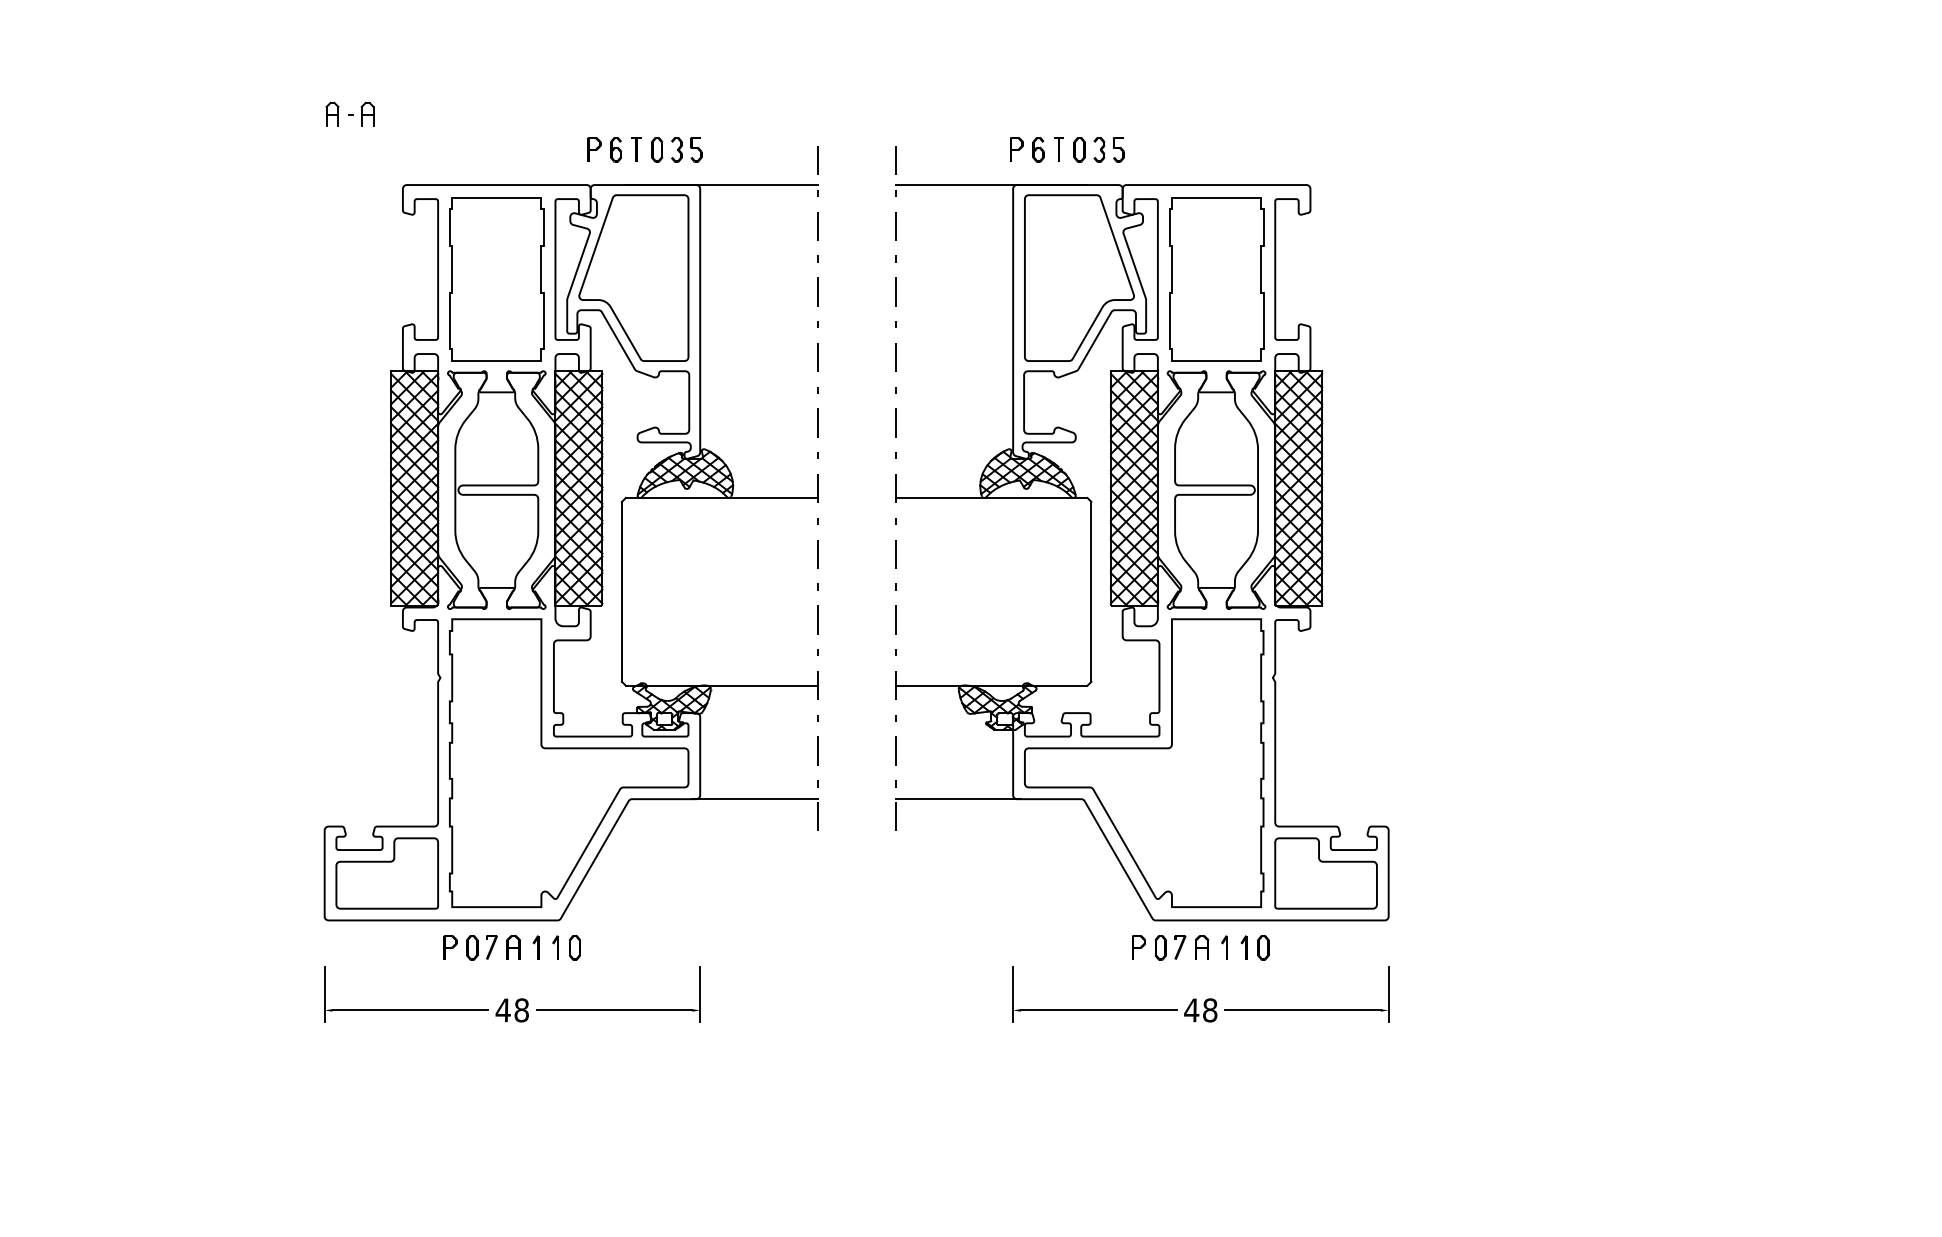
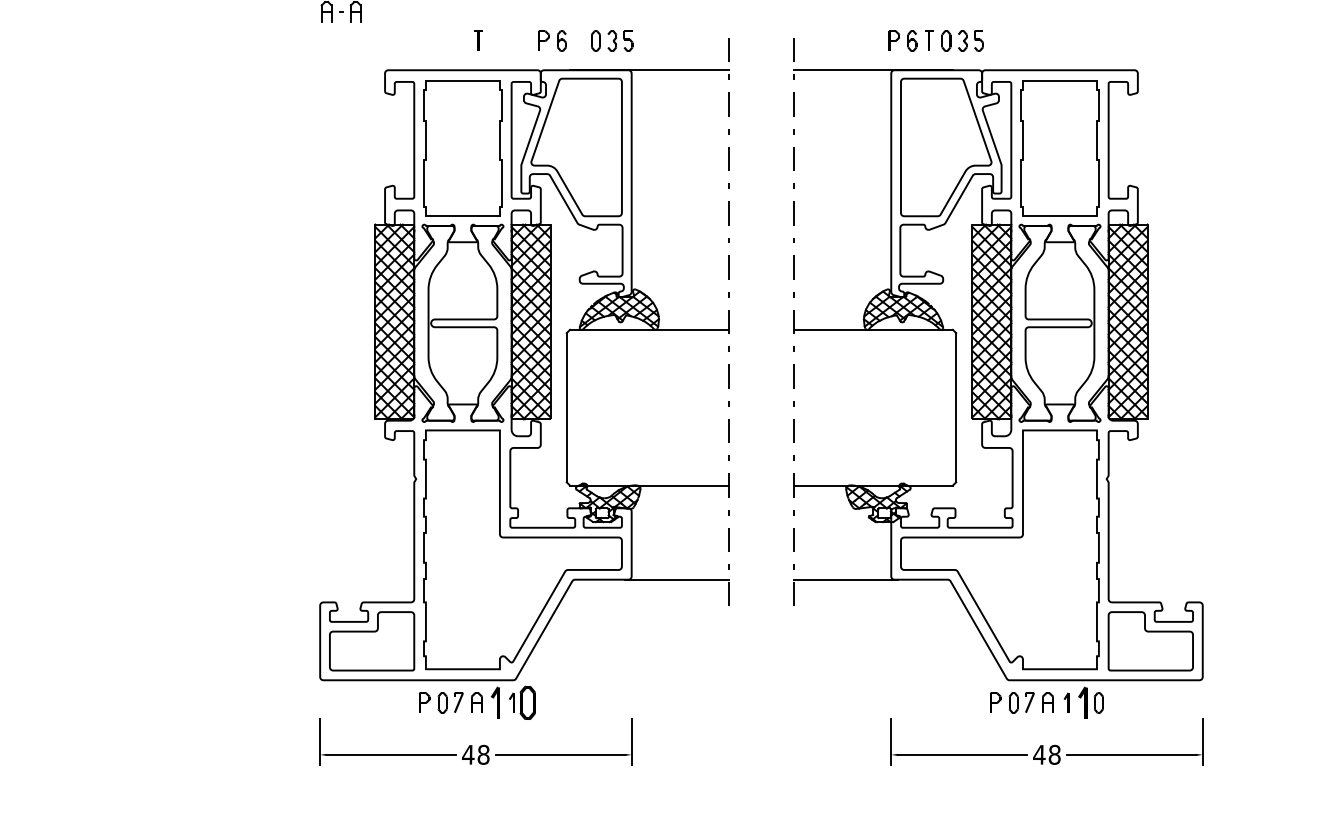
part: (636, 149) -> (478, 40), moved
part: (535, 947) -> (495, 702), size x1.6
part: (574, 947) -> (527, 702), size x1.6
part: (1243, 947) -> (1082, 702), size x1.6

